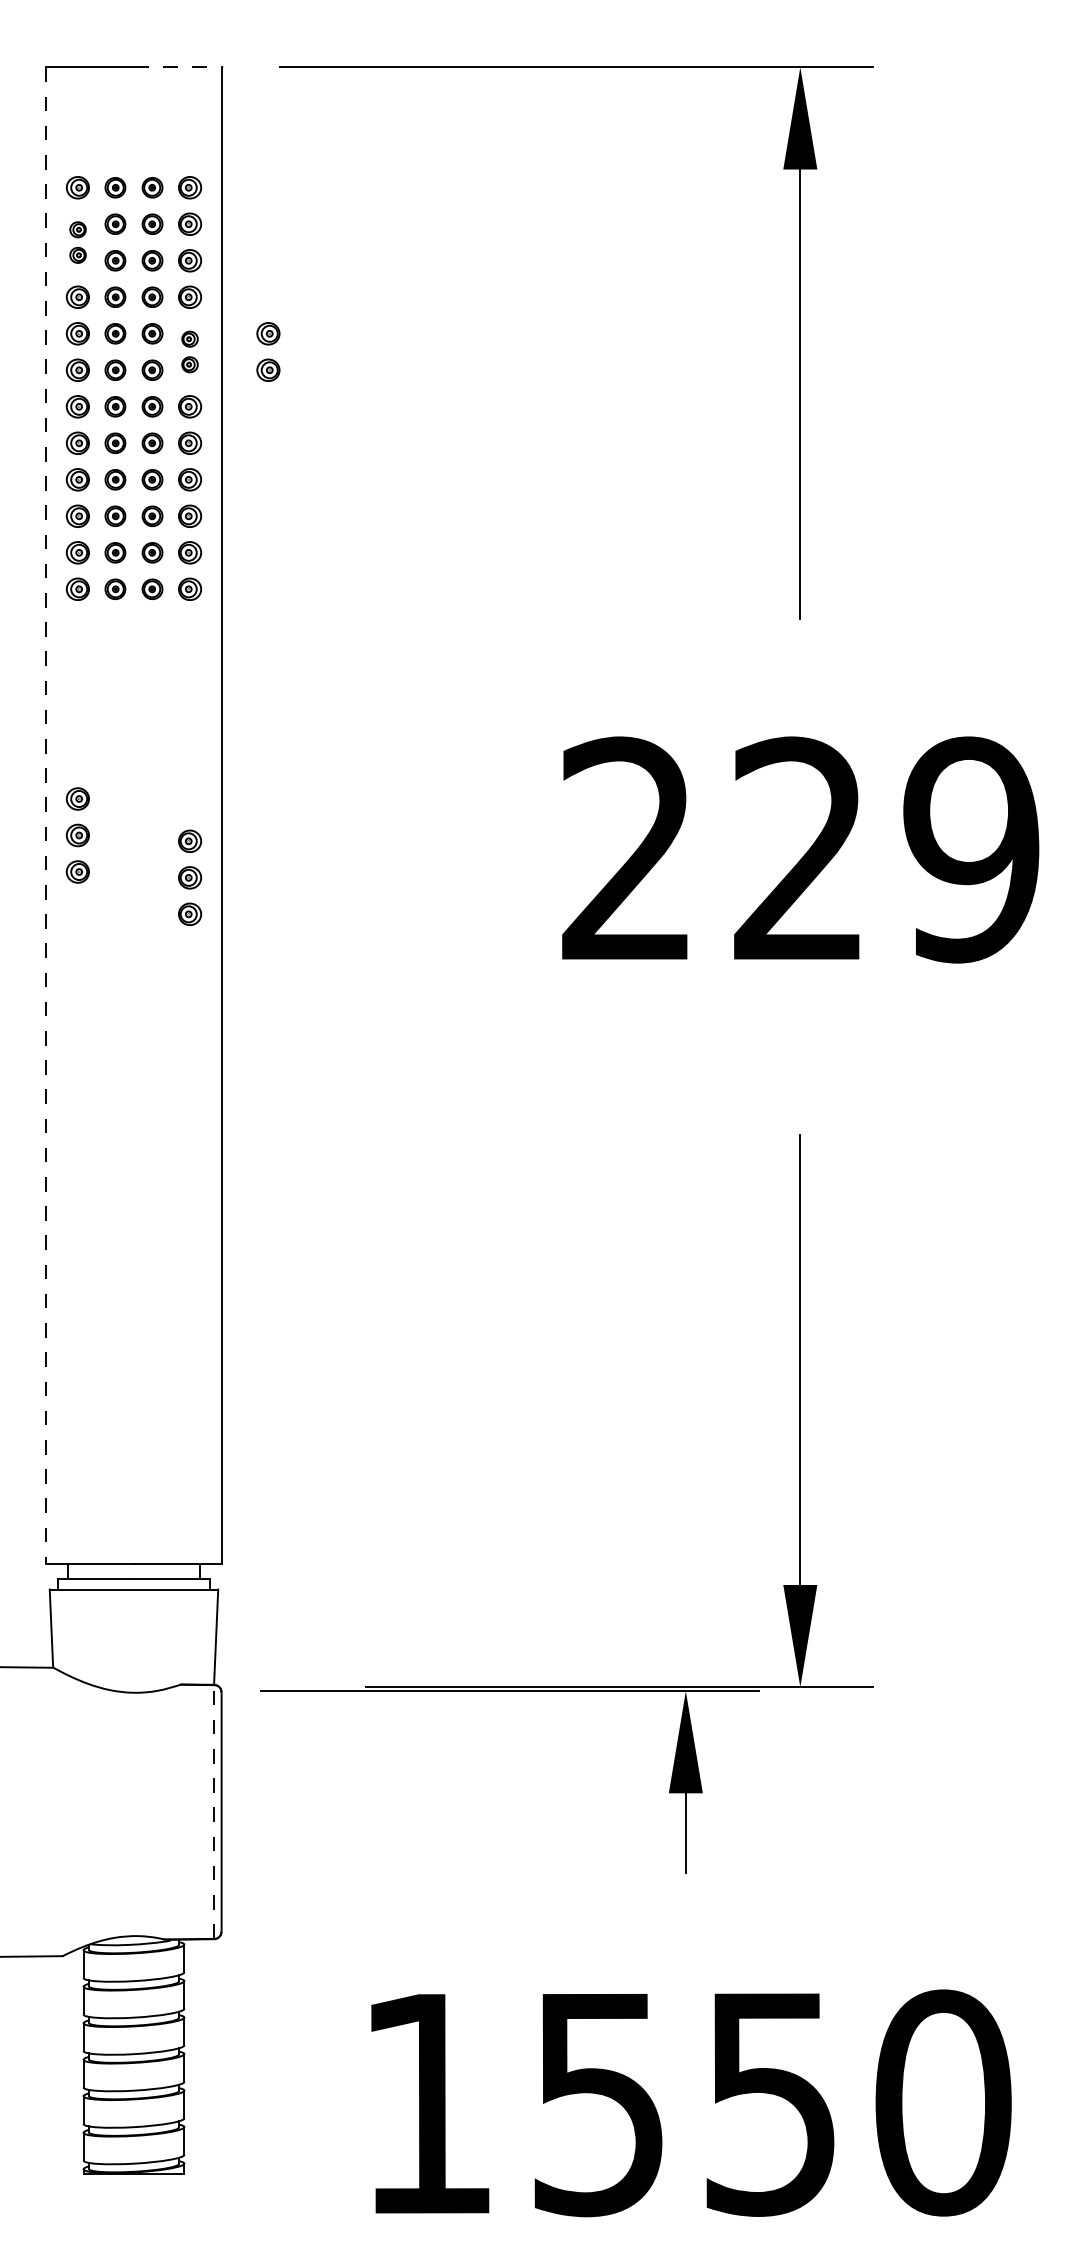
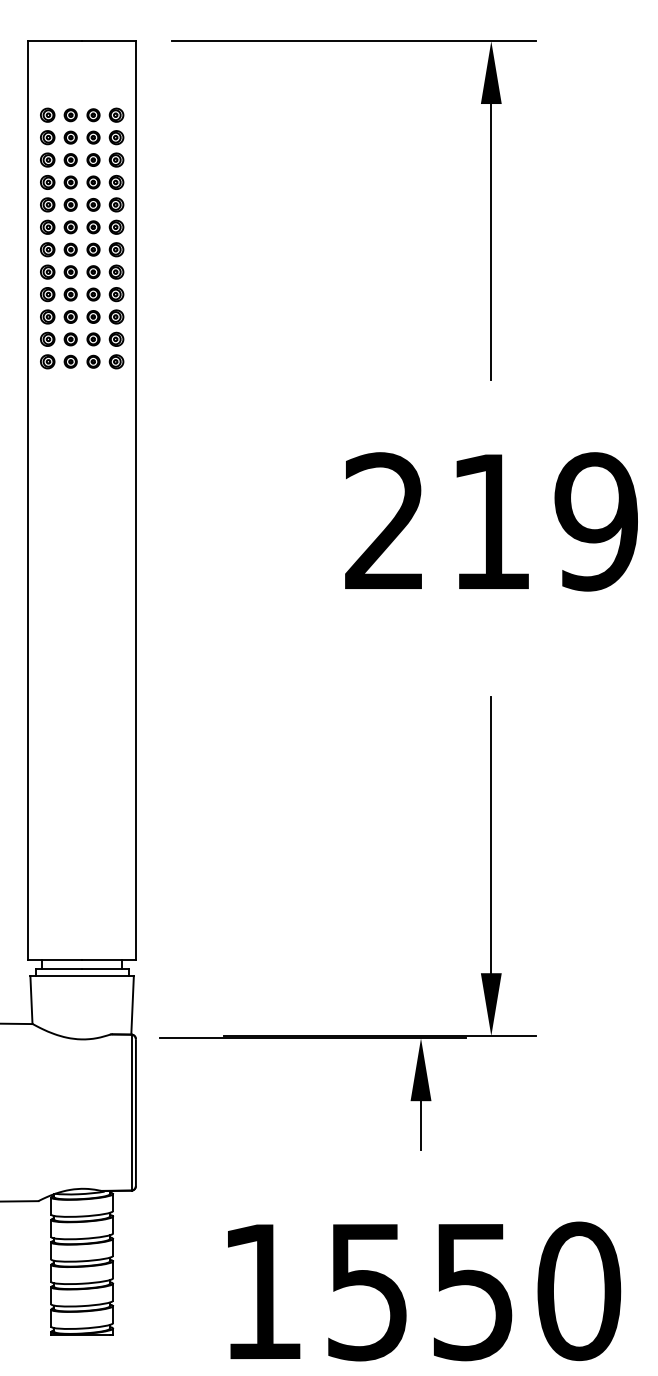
line: (178, 67) -> (109, 41), dashed -> solid
part: (77, 241) -> (47, 148), size x1.43
part: (189, 351) -> (116, 215), size x1.43
part: (268, 351) -> (164, 215), removed
line: (46, 815) -> (28, 500), dashed -> solid
part: (77, 834) -> (47, 512), removed
text: (797, 847) -> (489, 520), 229 -> 219
part: (189, 877) -> (116, 538), removed
line: (214, 1811) -> (131, 1112), dashed -> solid

